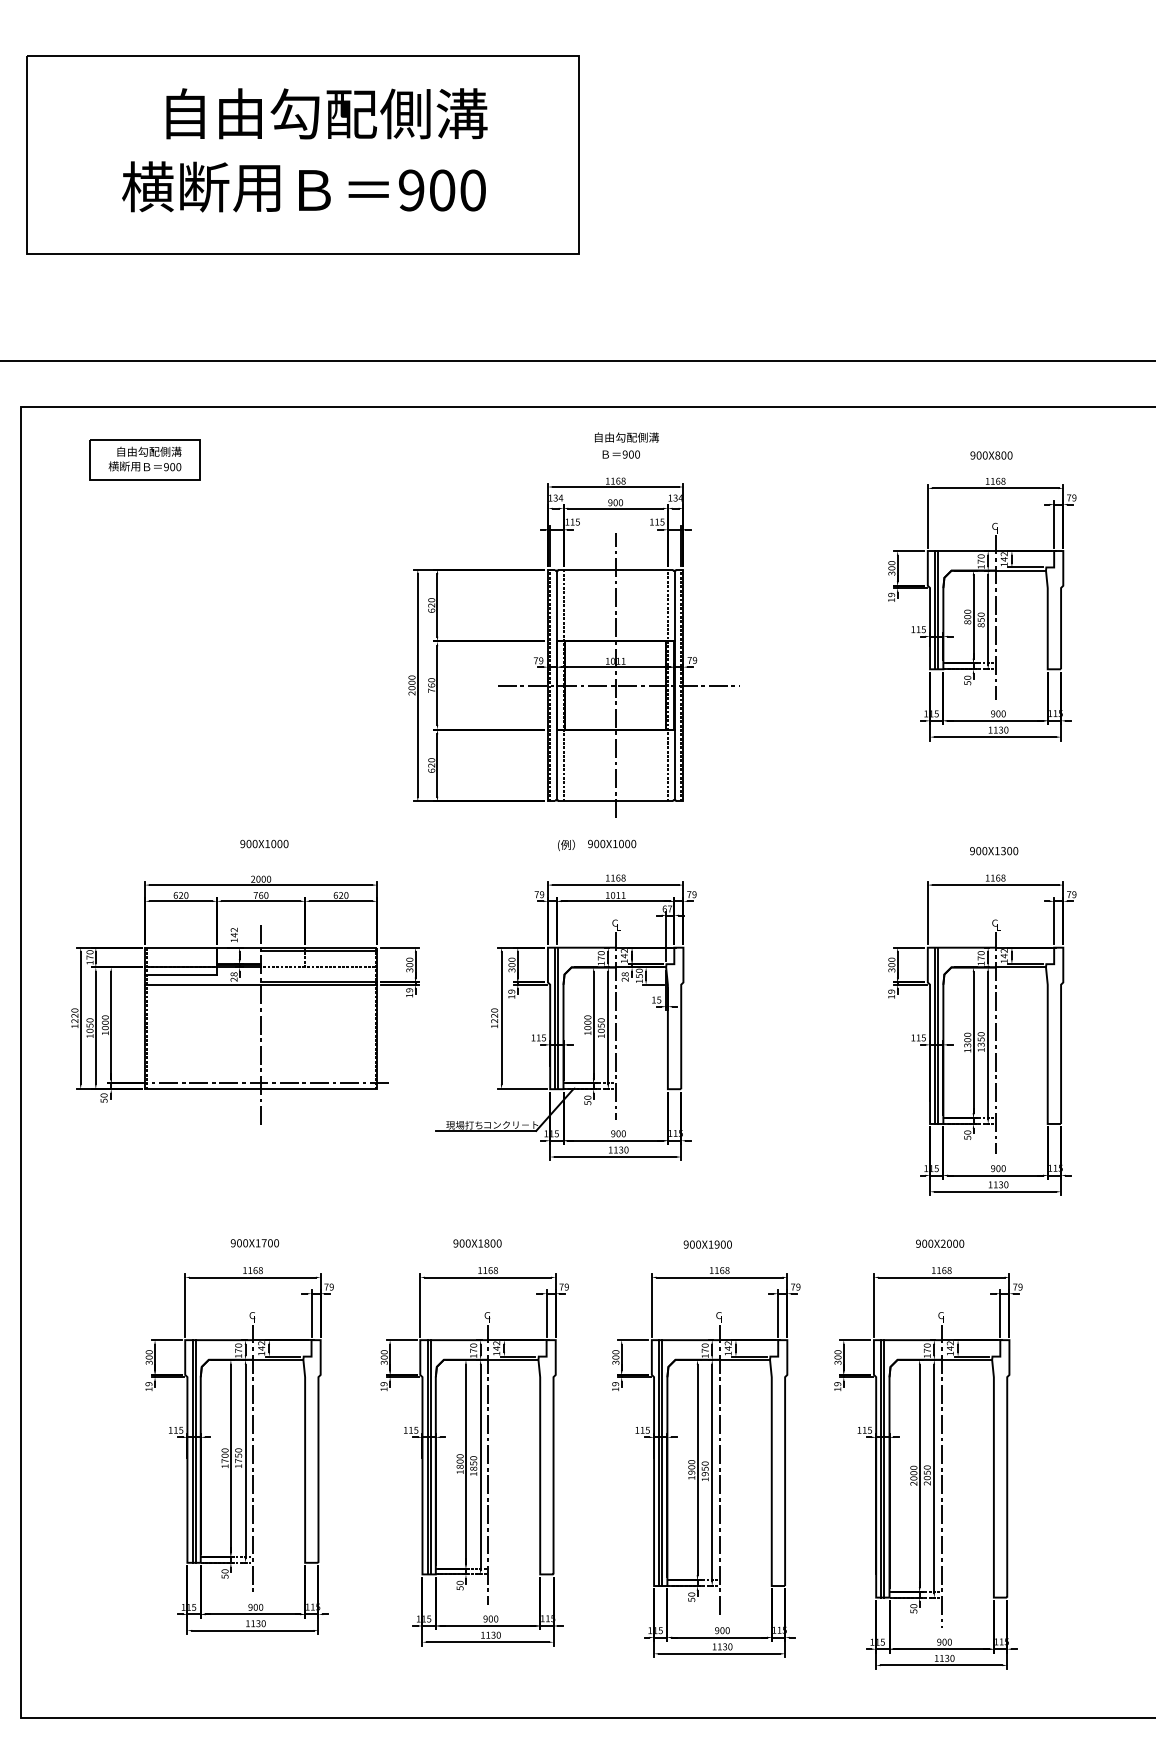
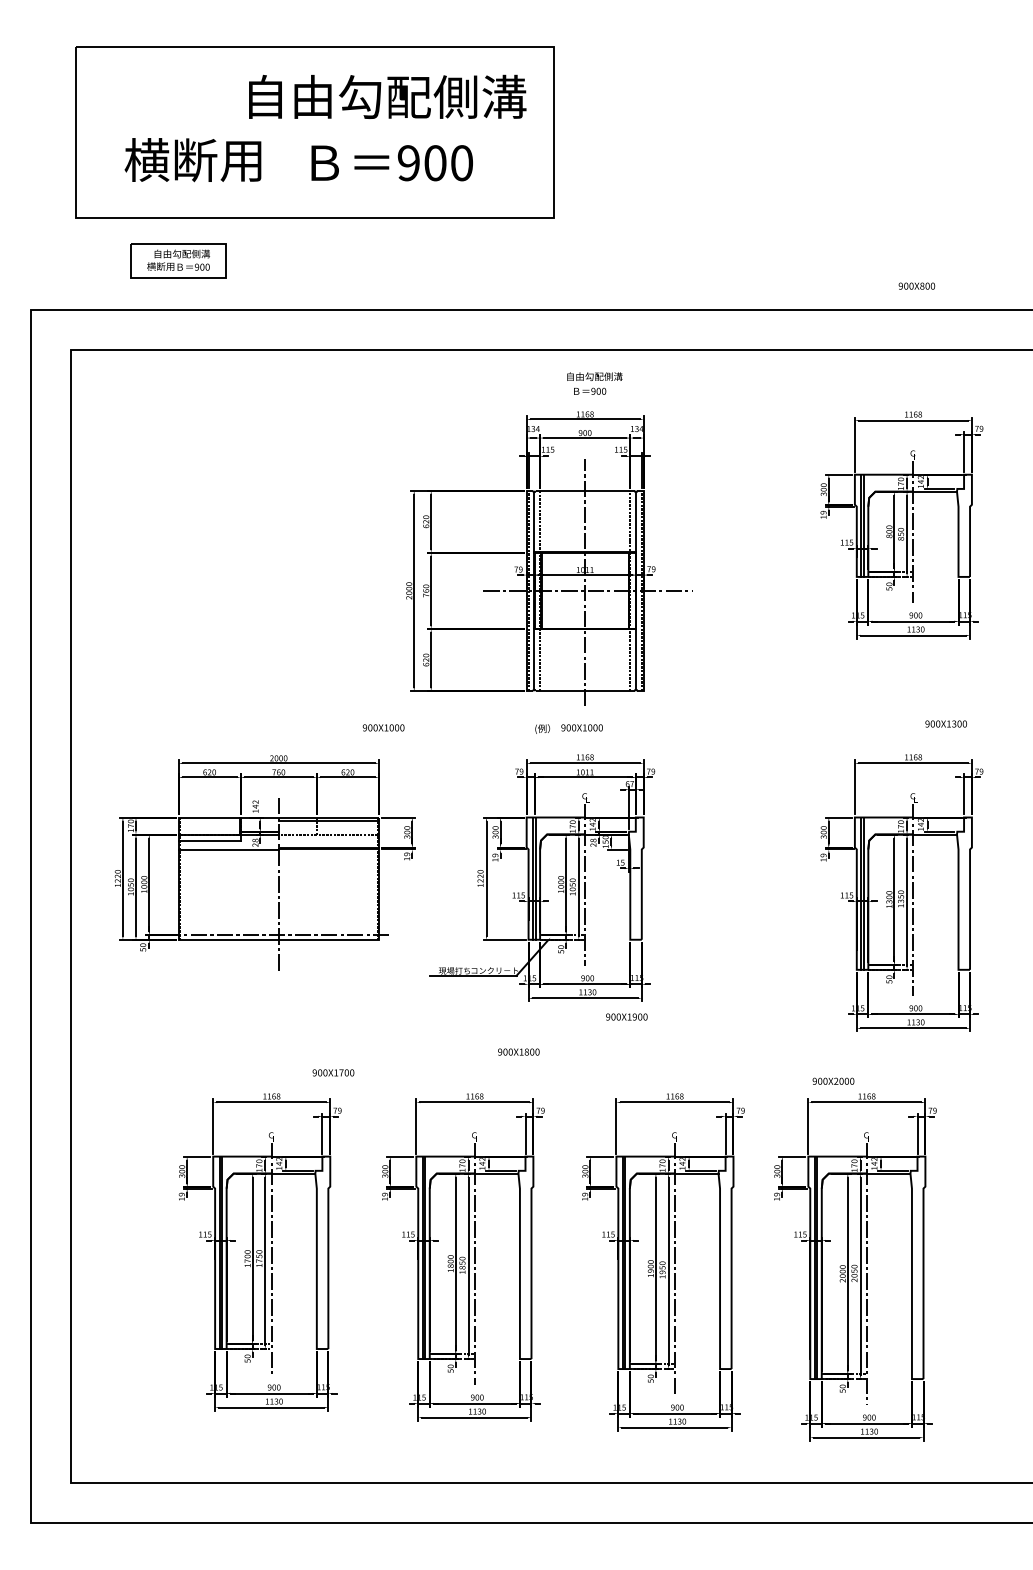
text: (326, 113) -> (387, 96), moved
text: (200, 187) -> (192, 160), moved
text: (991, 454) -> (916, 285), moved
part: (145, 459) -> (178, 260), moved
text: (264, 843) -> (383, 727), moved
text: (993, 850) -> (945, 723), moved
text: (254, 1242) -> (333, 1072), moved
text: (477, 1242) -> (518, 1051), moved
text: (940, 1242) -> (833, 1080), moved
text: (707, 1243) -> (626, 1016), moved

